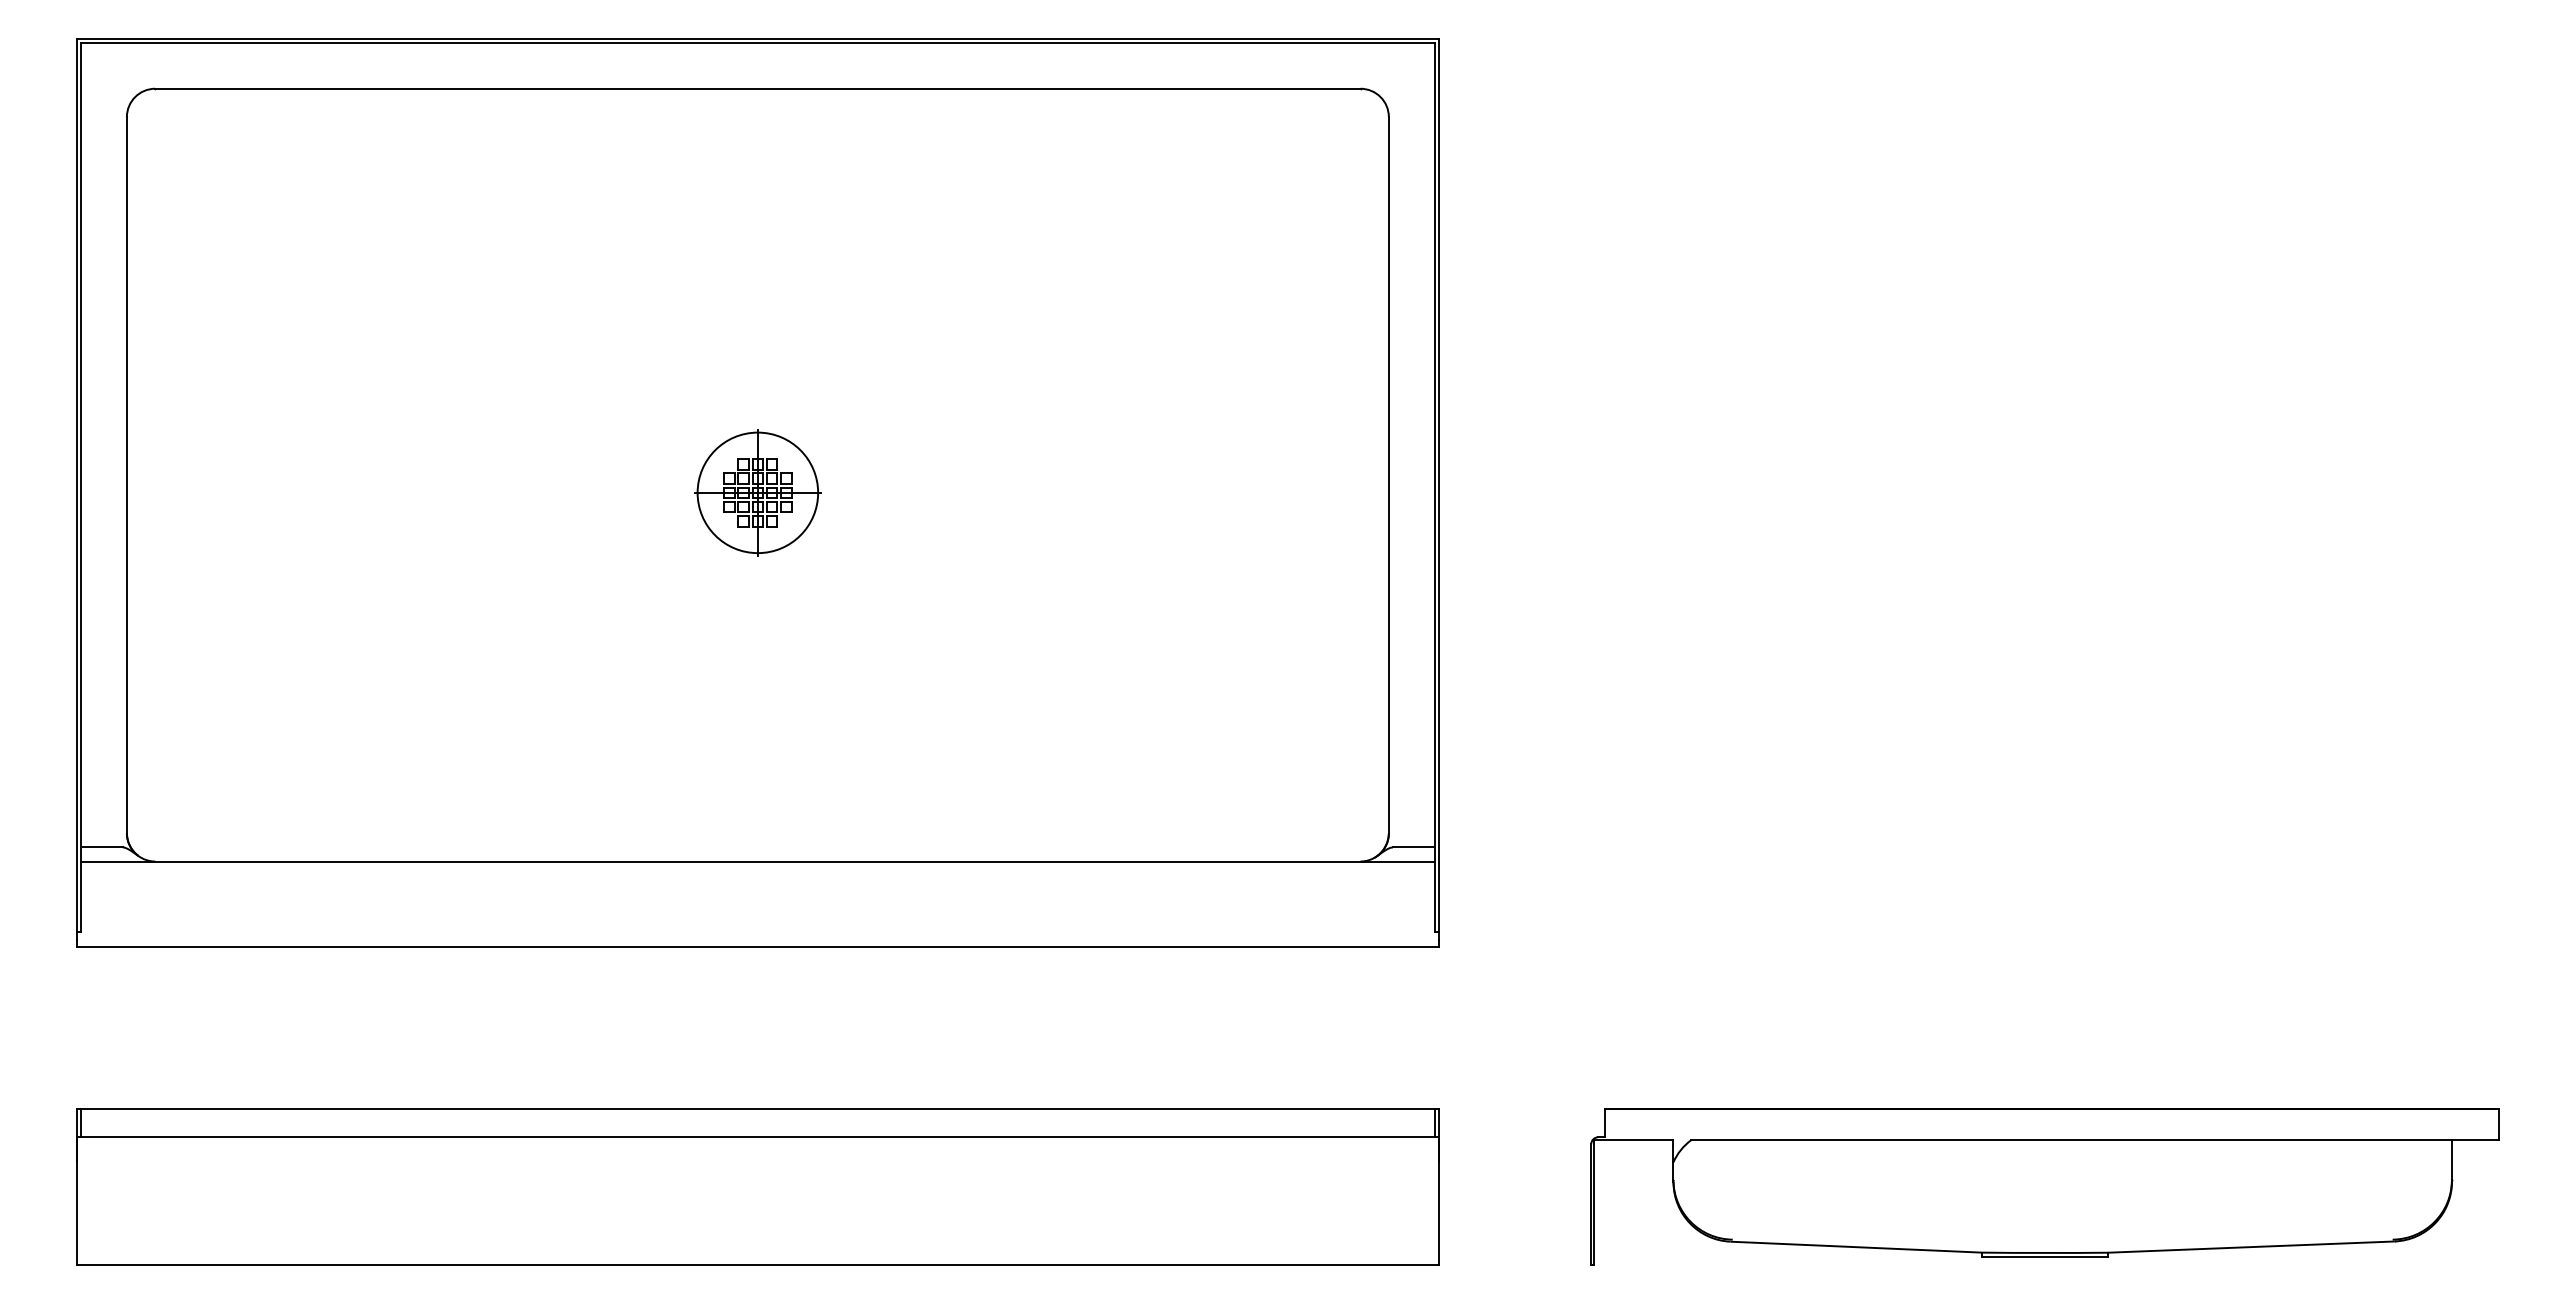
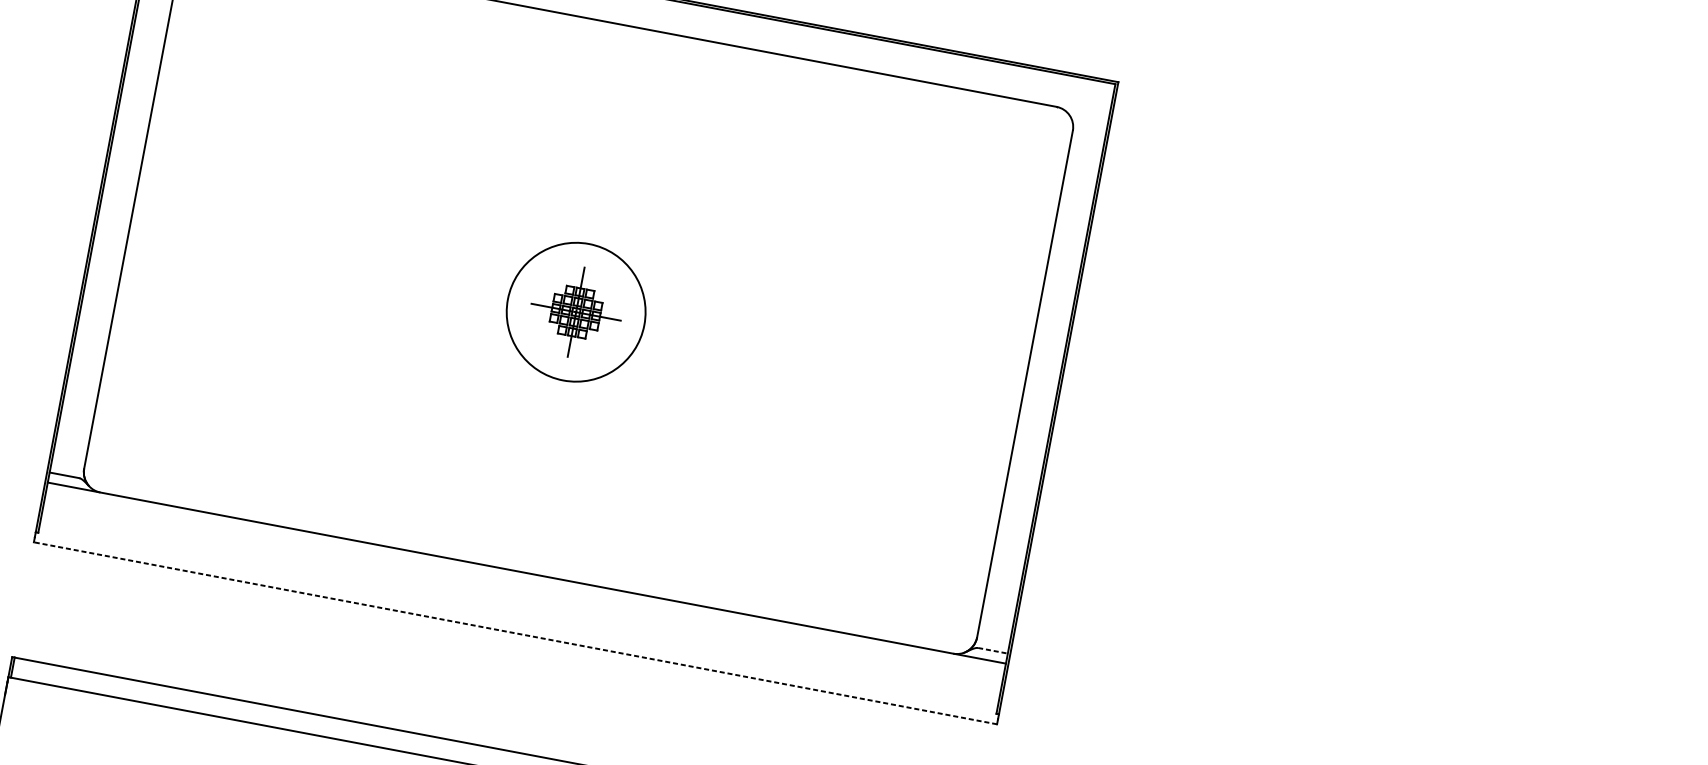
circle: (757, 492) -> (575, 311), size x1.6
line: (1413, 847) -> (992, 650), solid -> dashed
line: (757, 946) -> (515, 633), solid -> dashed

